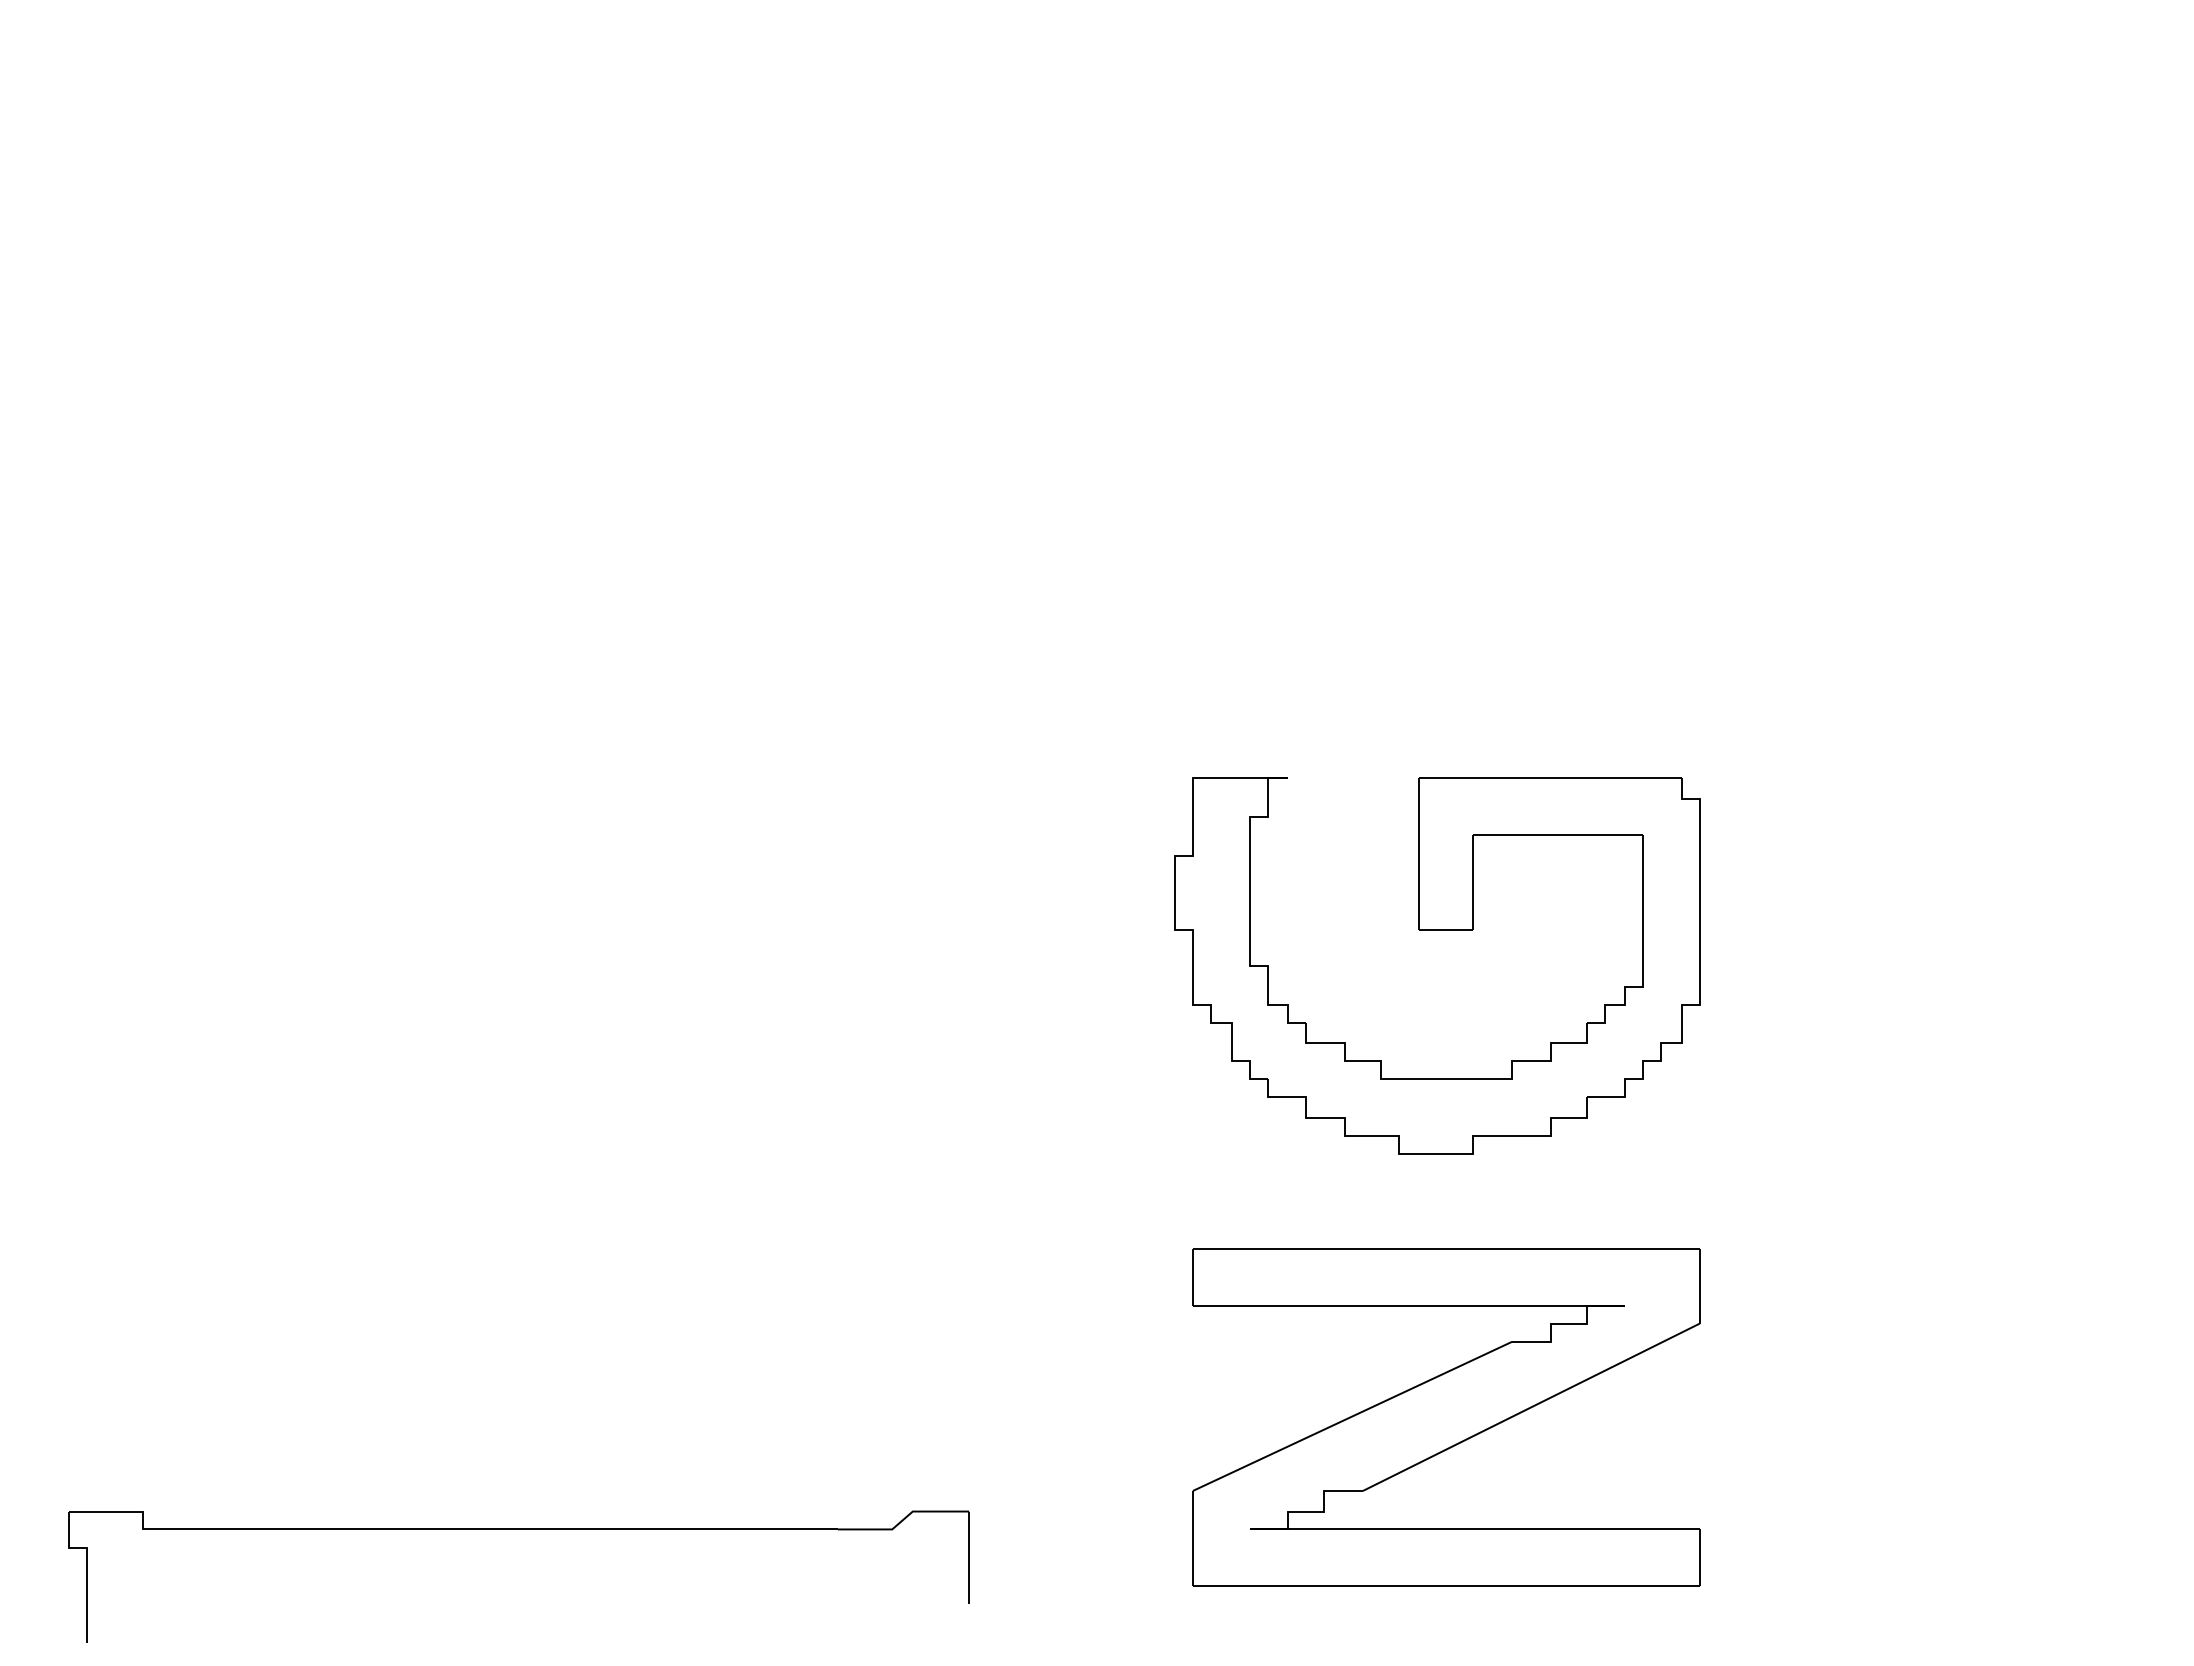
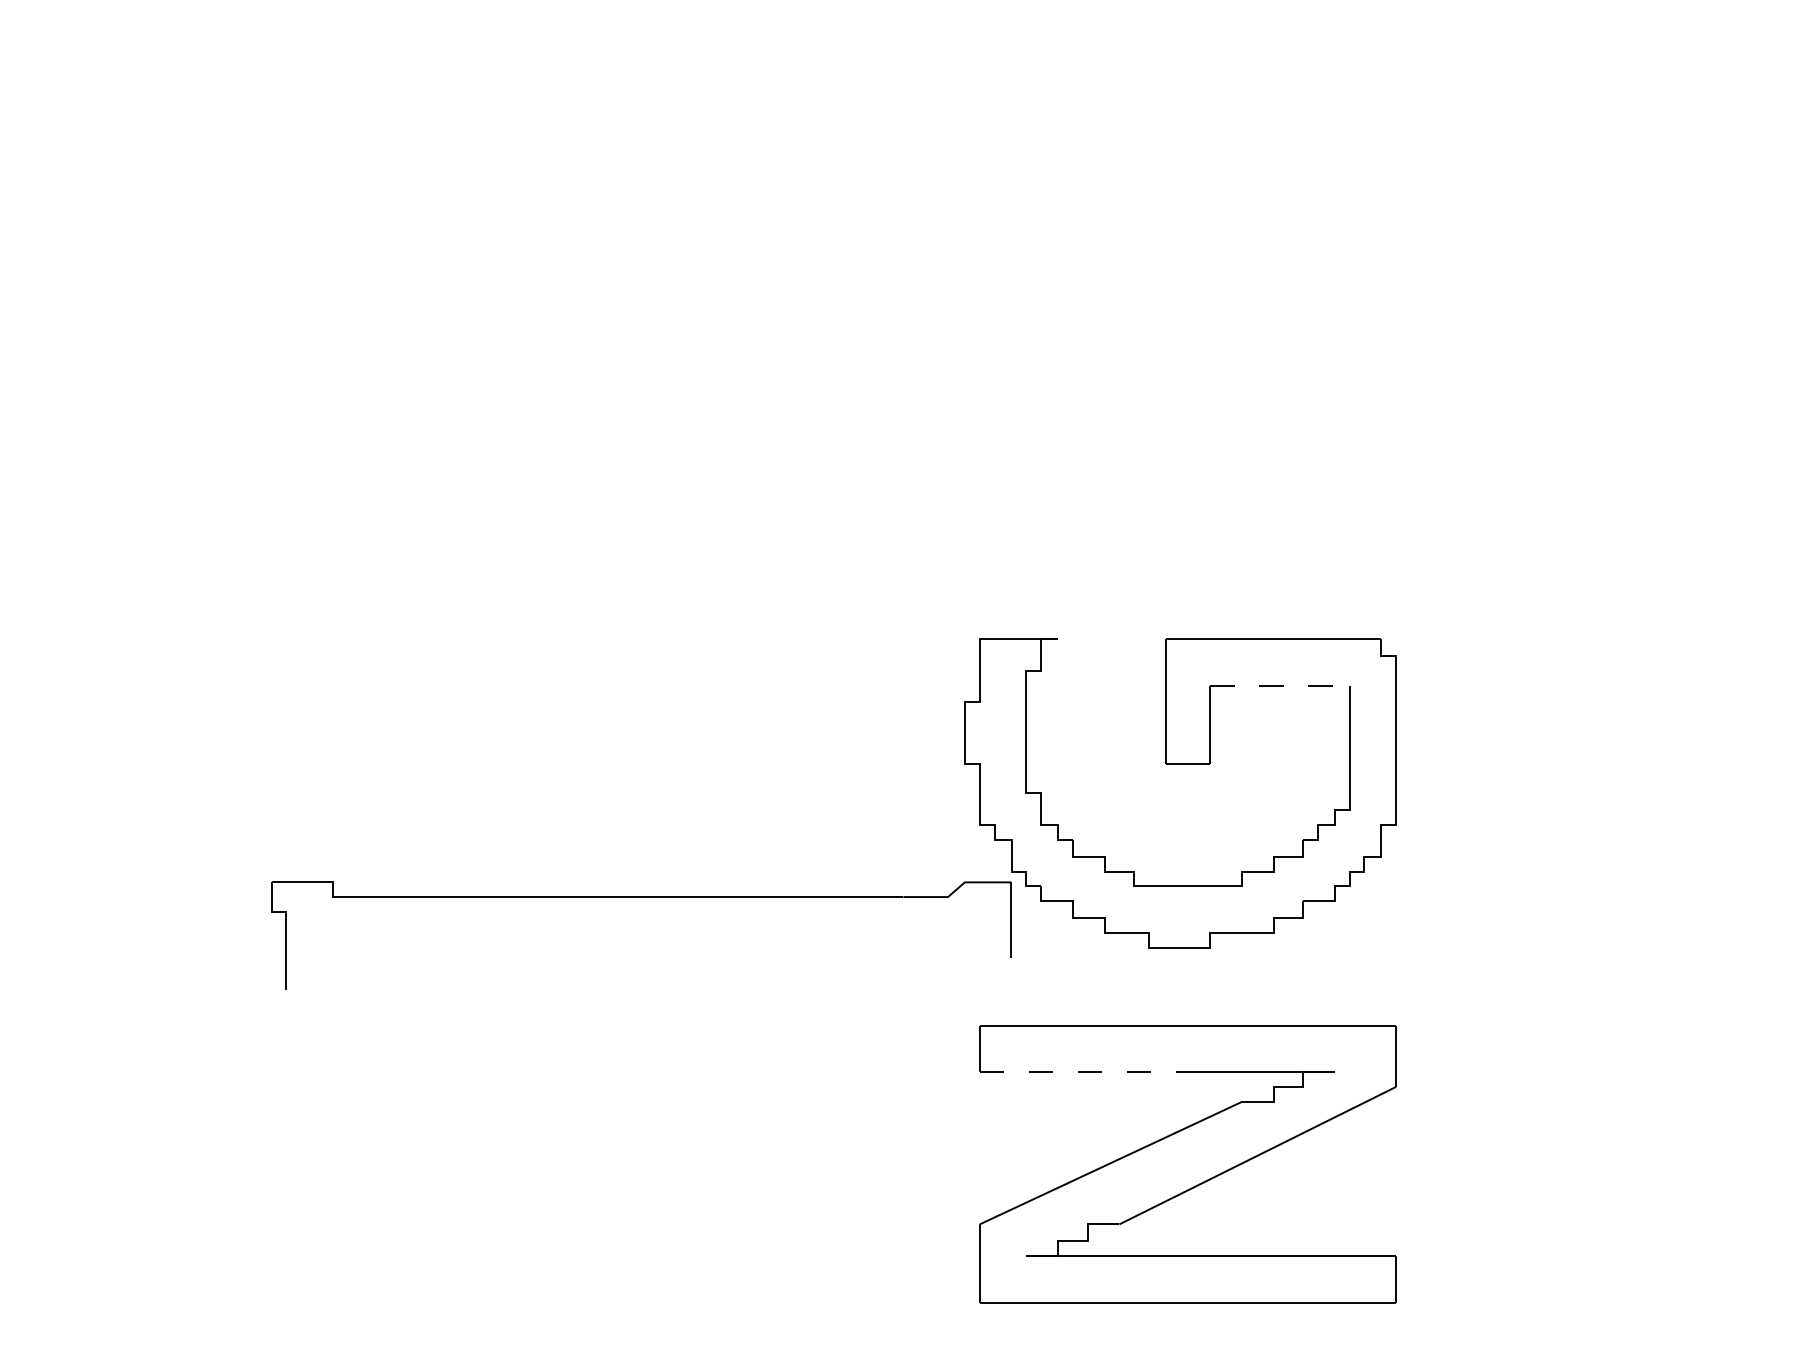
line: (1558, 834) -> (1280, 685), solid -> dashed
line: (1315, 1305) -> (1080, 1072), solid -> dashed
part: (518, 1529) -> (641, 897), moved

